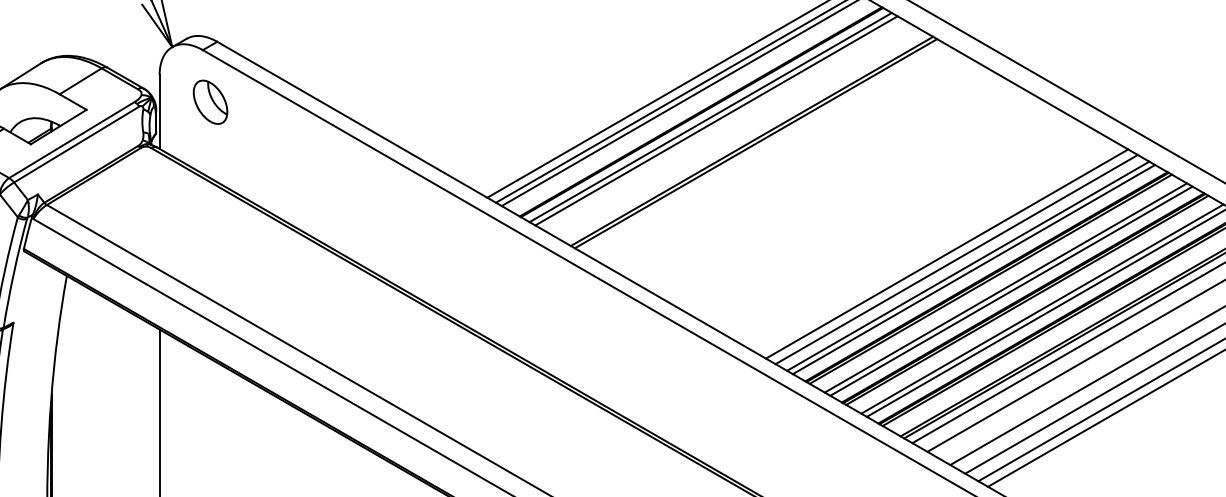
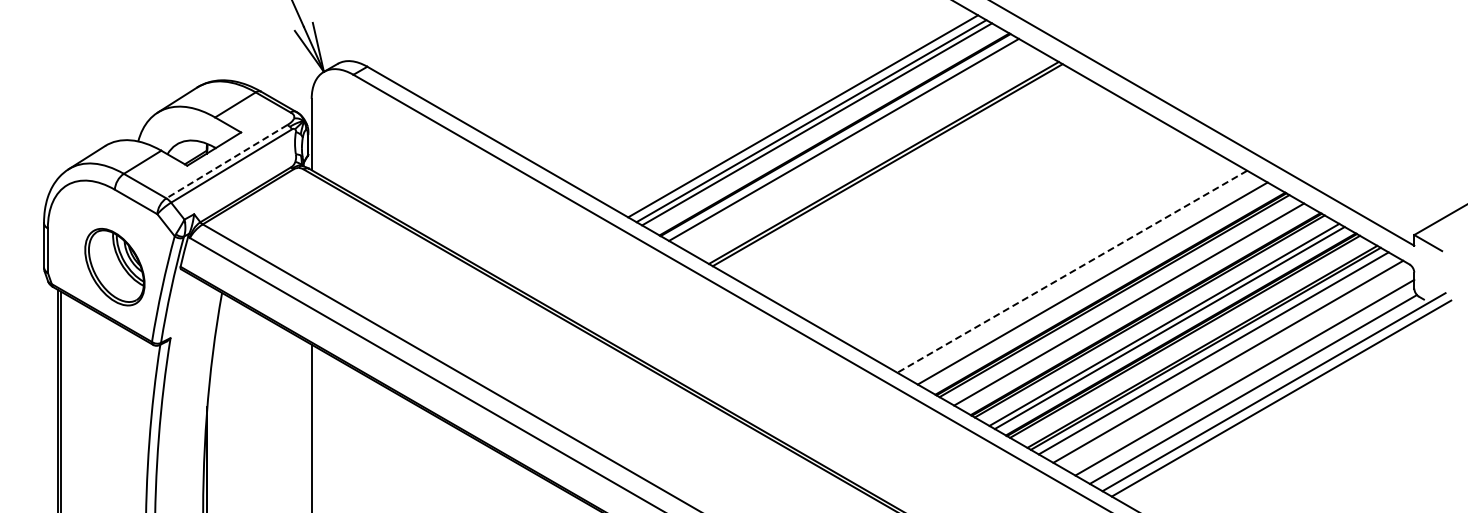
part: (210, 101) -> (360, 124), removed
line: (716, 121) -> (849, 143), removed
line: (71, 139) -> (226, 161), solid -> dashed
line: (946, 254) -> (1071, 272), solid -> dashed
line: (956, 259) -> (1081, 277), removed
line: (974, 269) -> (1098, 286), removed
line: (1011, 291) -> (1134, 307), removed

